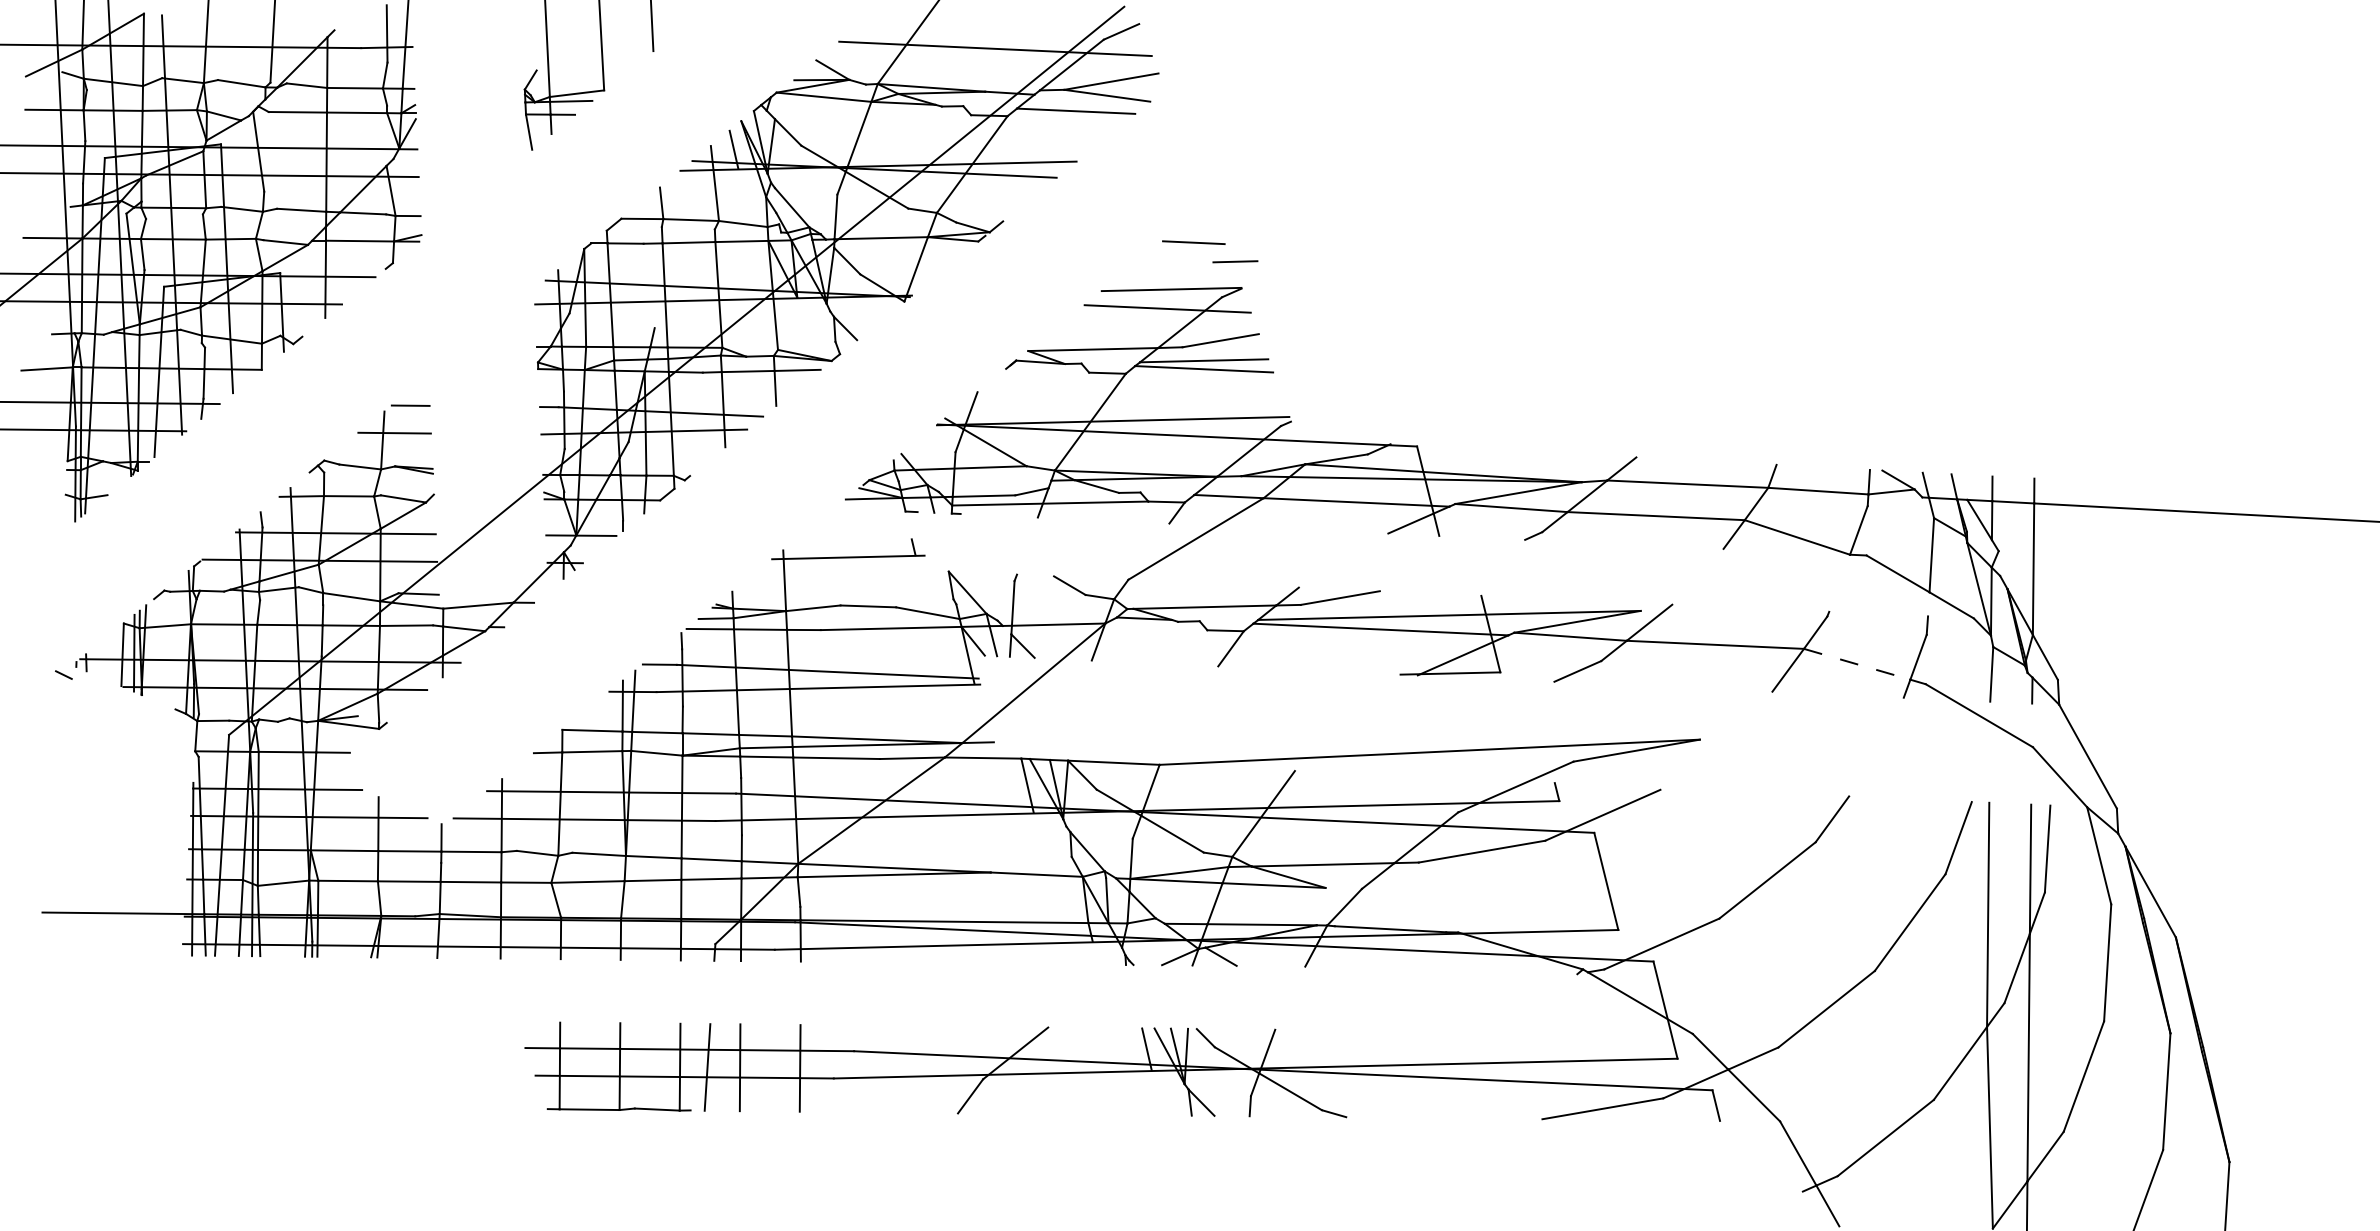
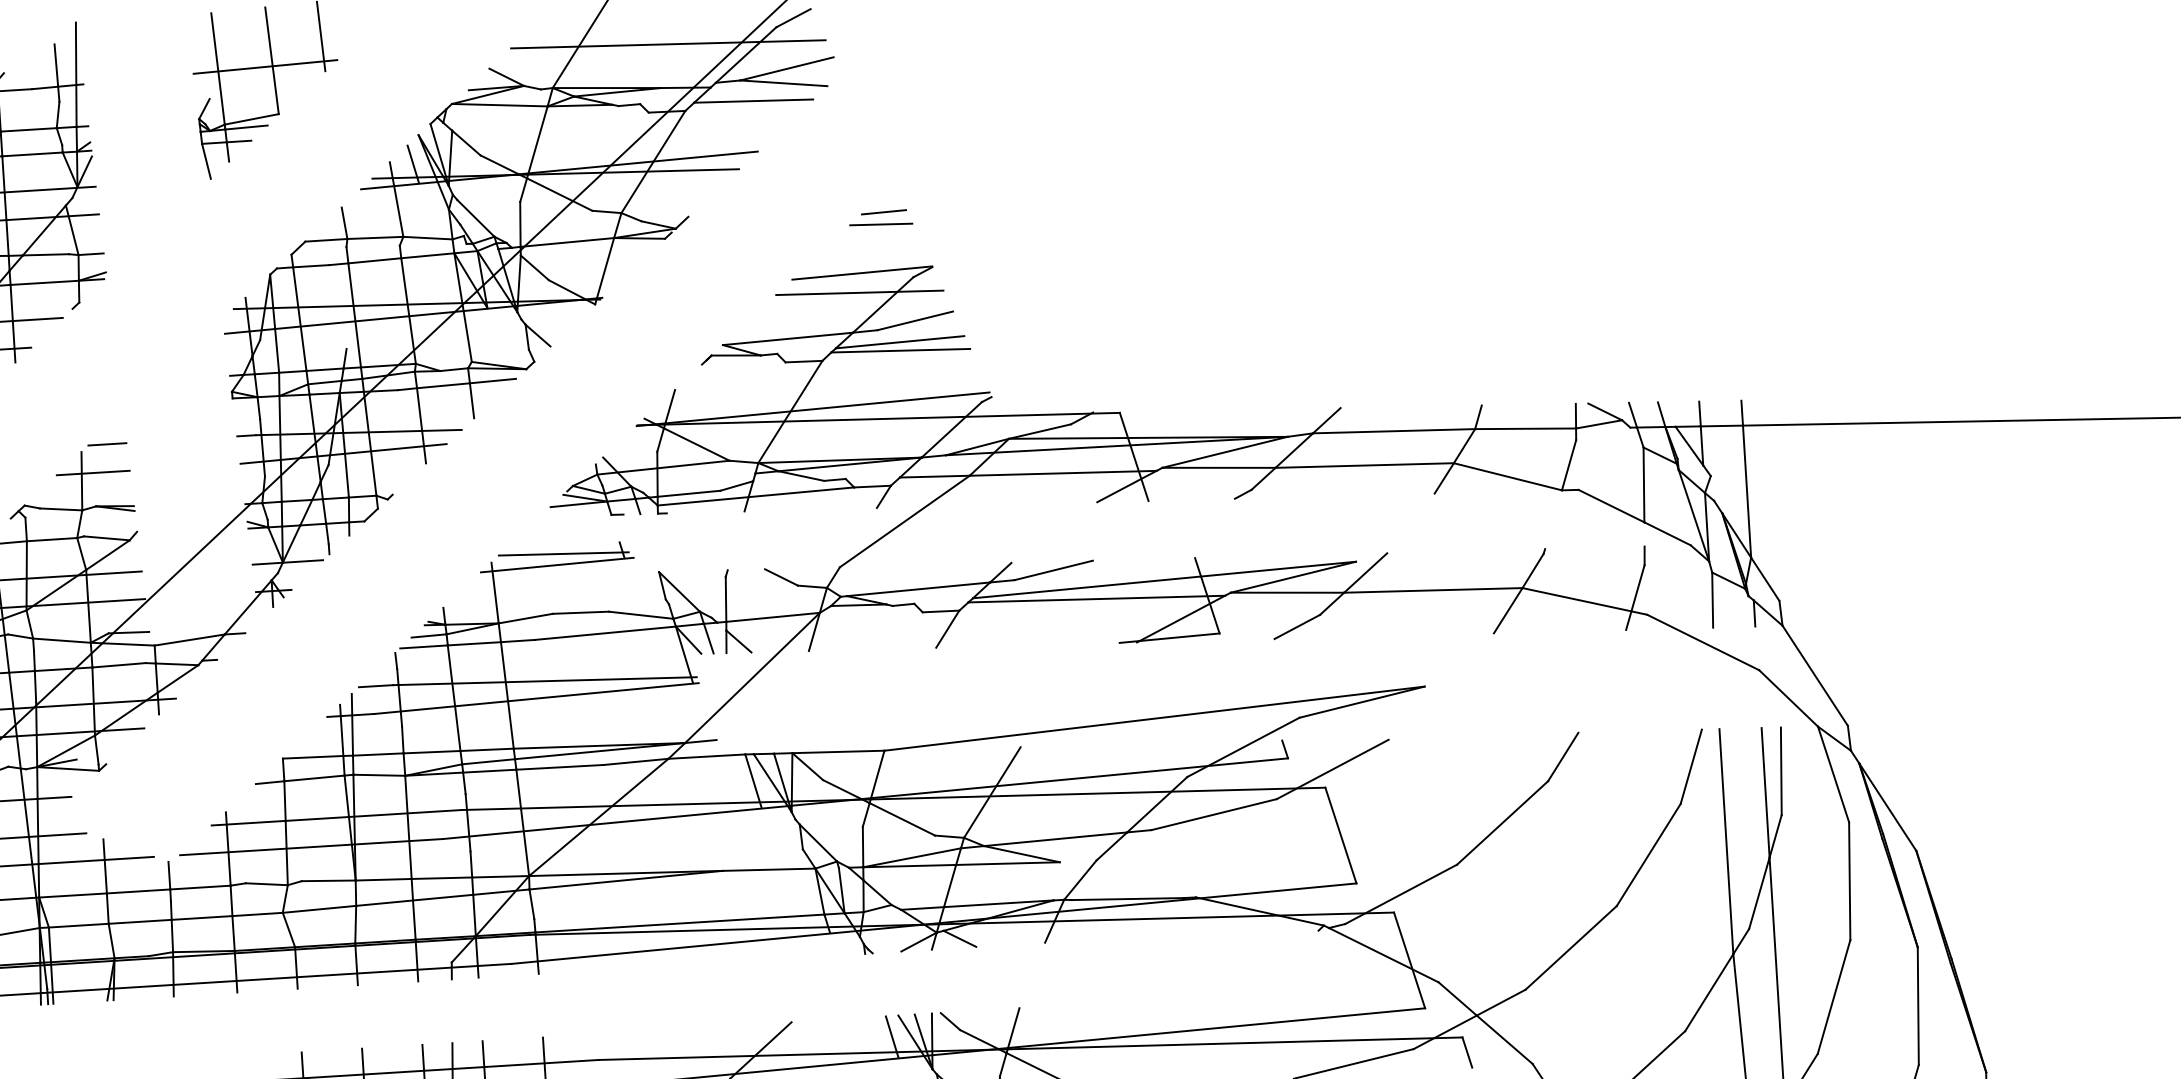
line: (594, 42) -> (265, 66), added
line: (1235, 261) -> (884, 211), moved
line: (855, 546) -> (563, 553), added
line: (1857, 664) -> (1577, 599), dashed -> solid

